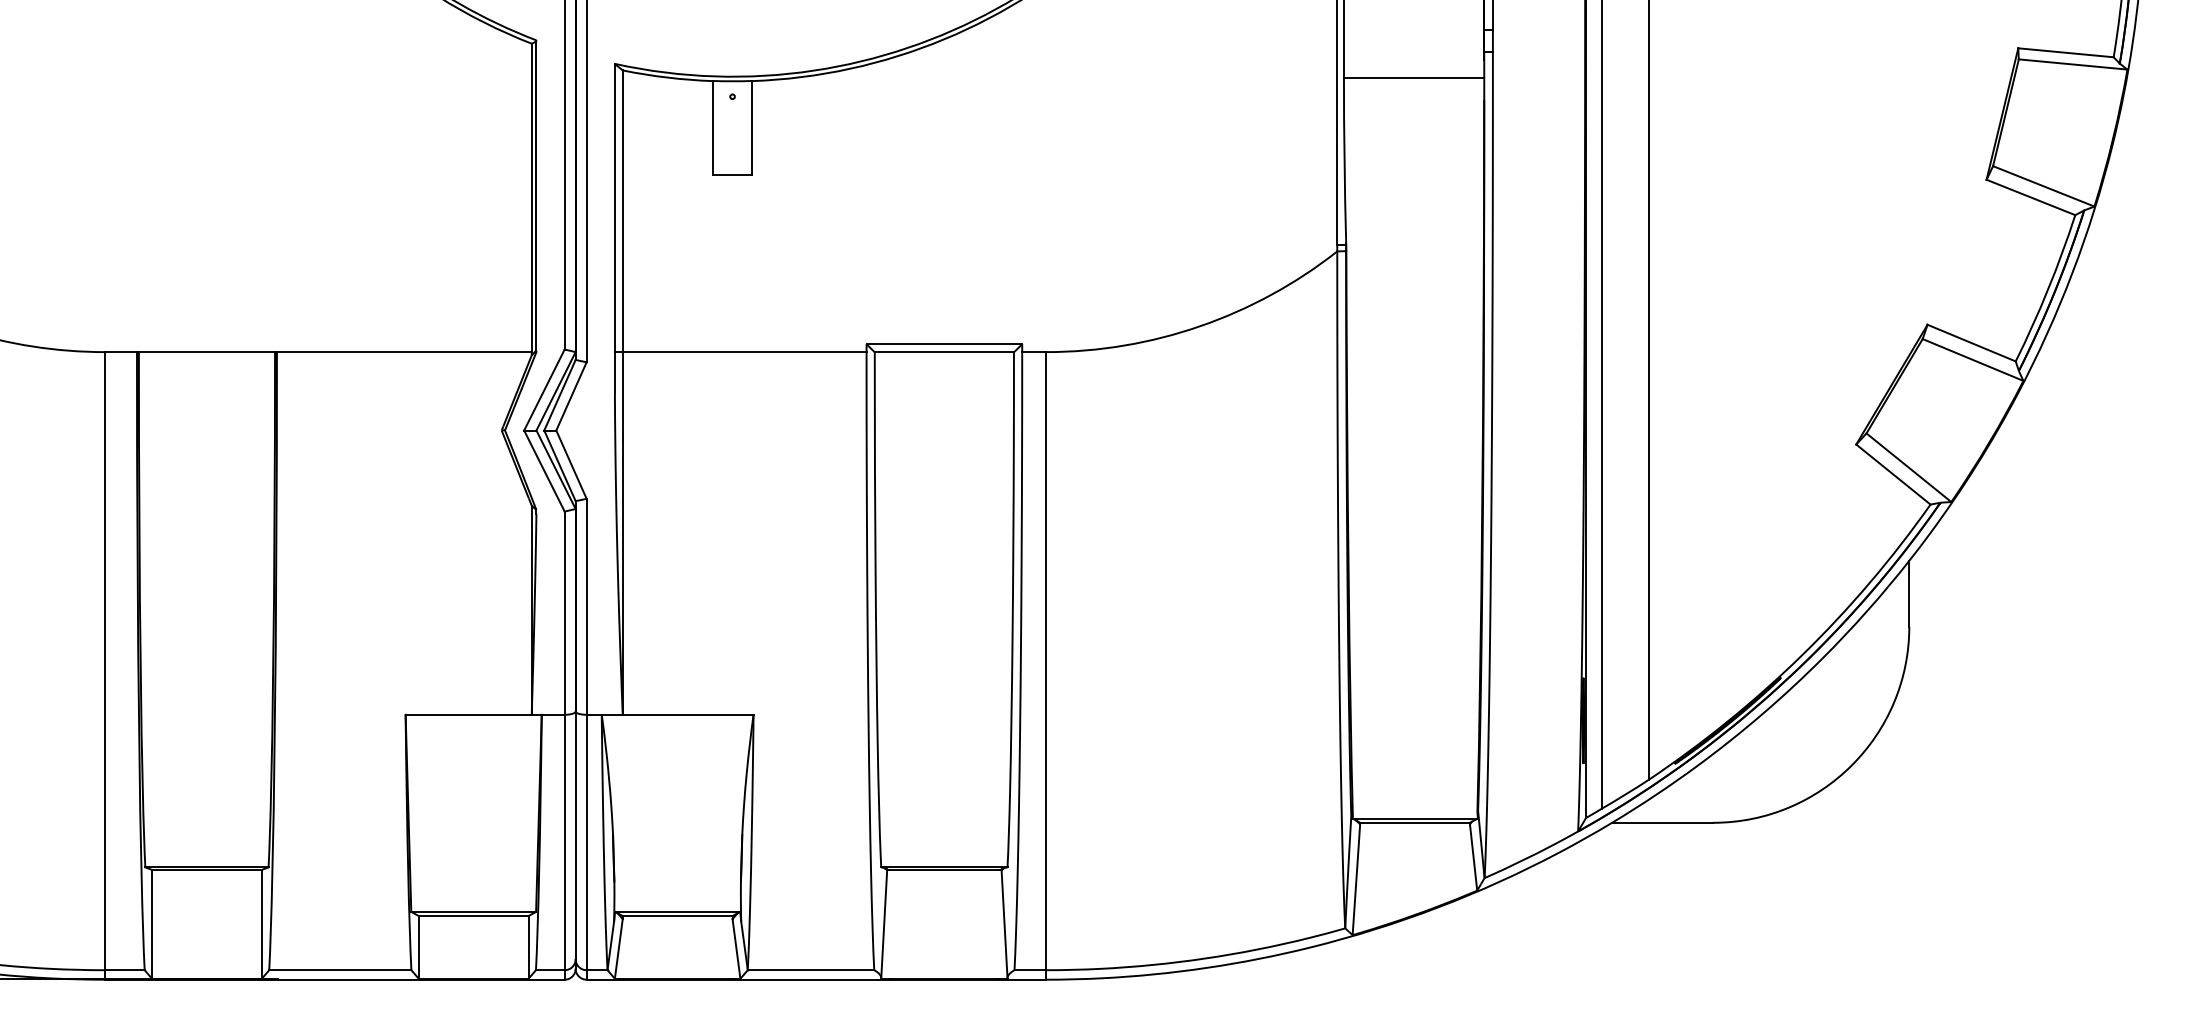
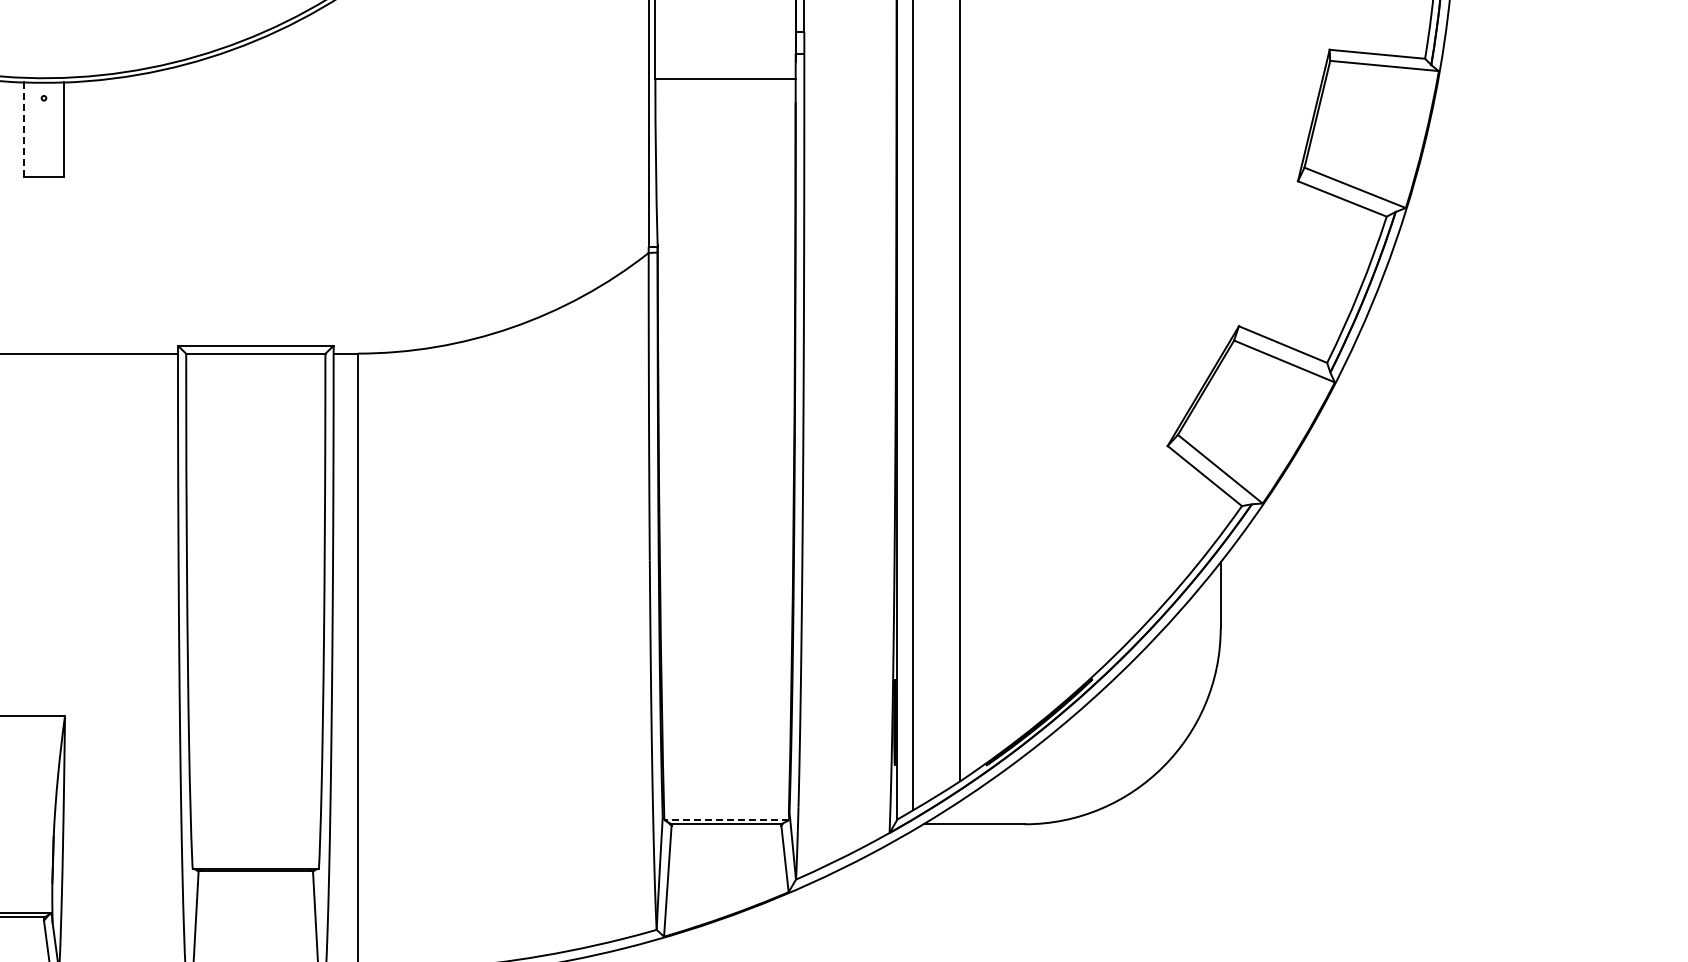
line: (712, 127) -> (23, 129), solid -> dashed
line: (1415, 818) -> (726, 820), solid -> dashed

